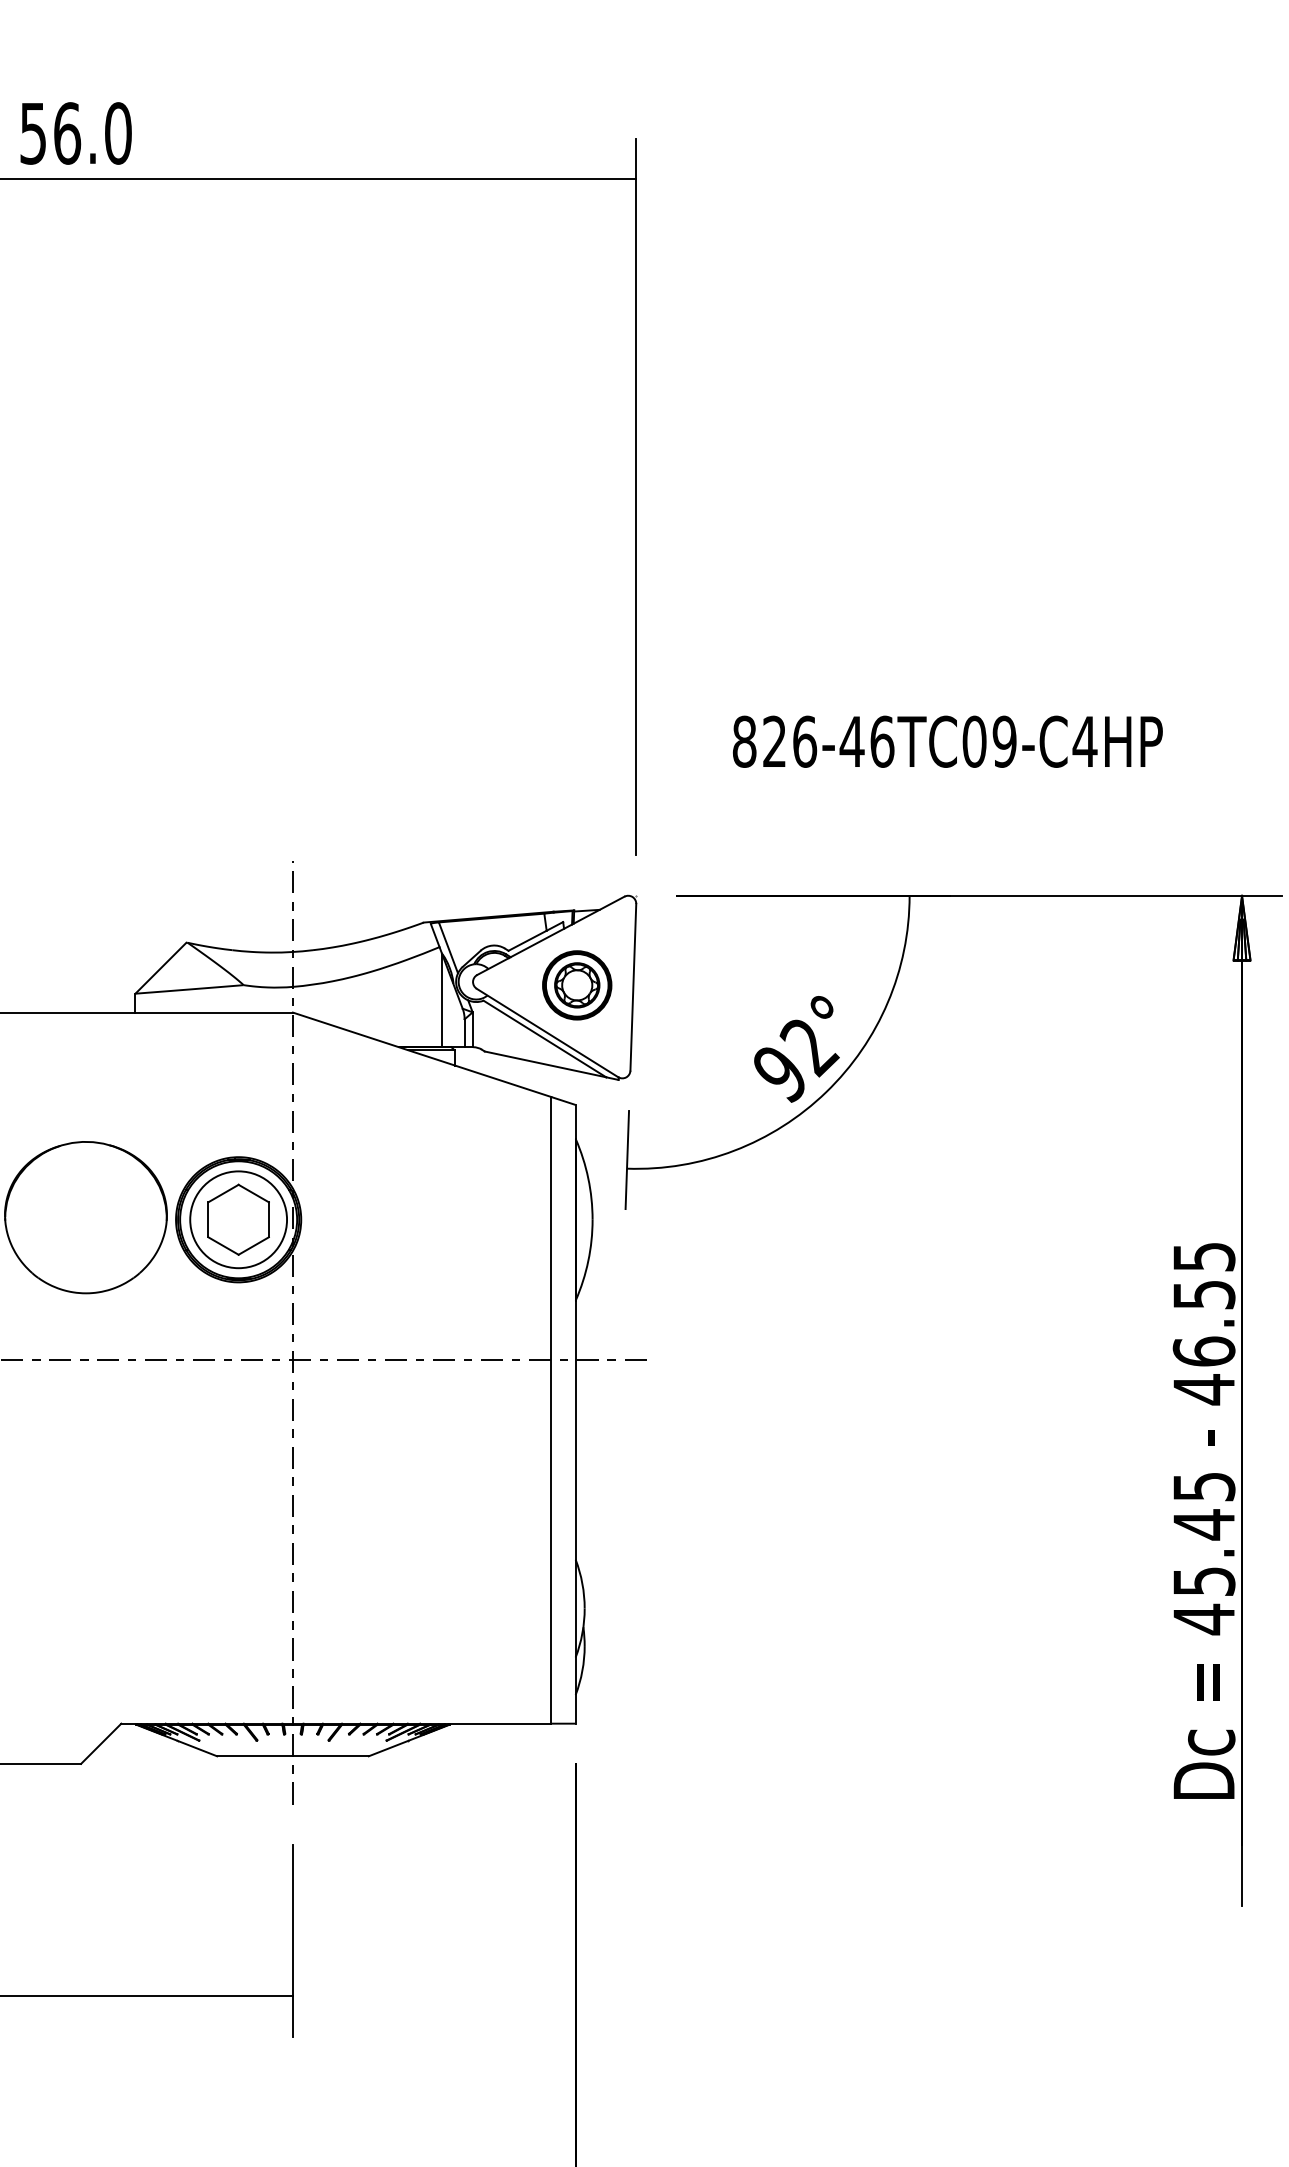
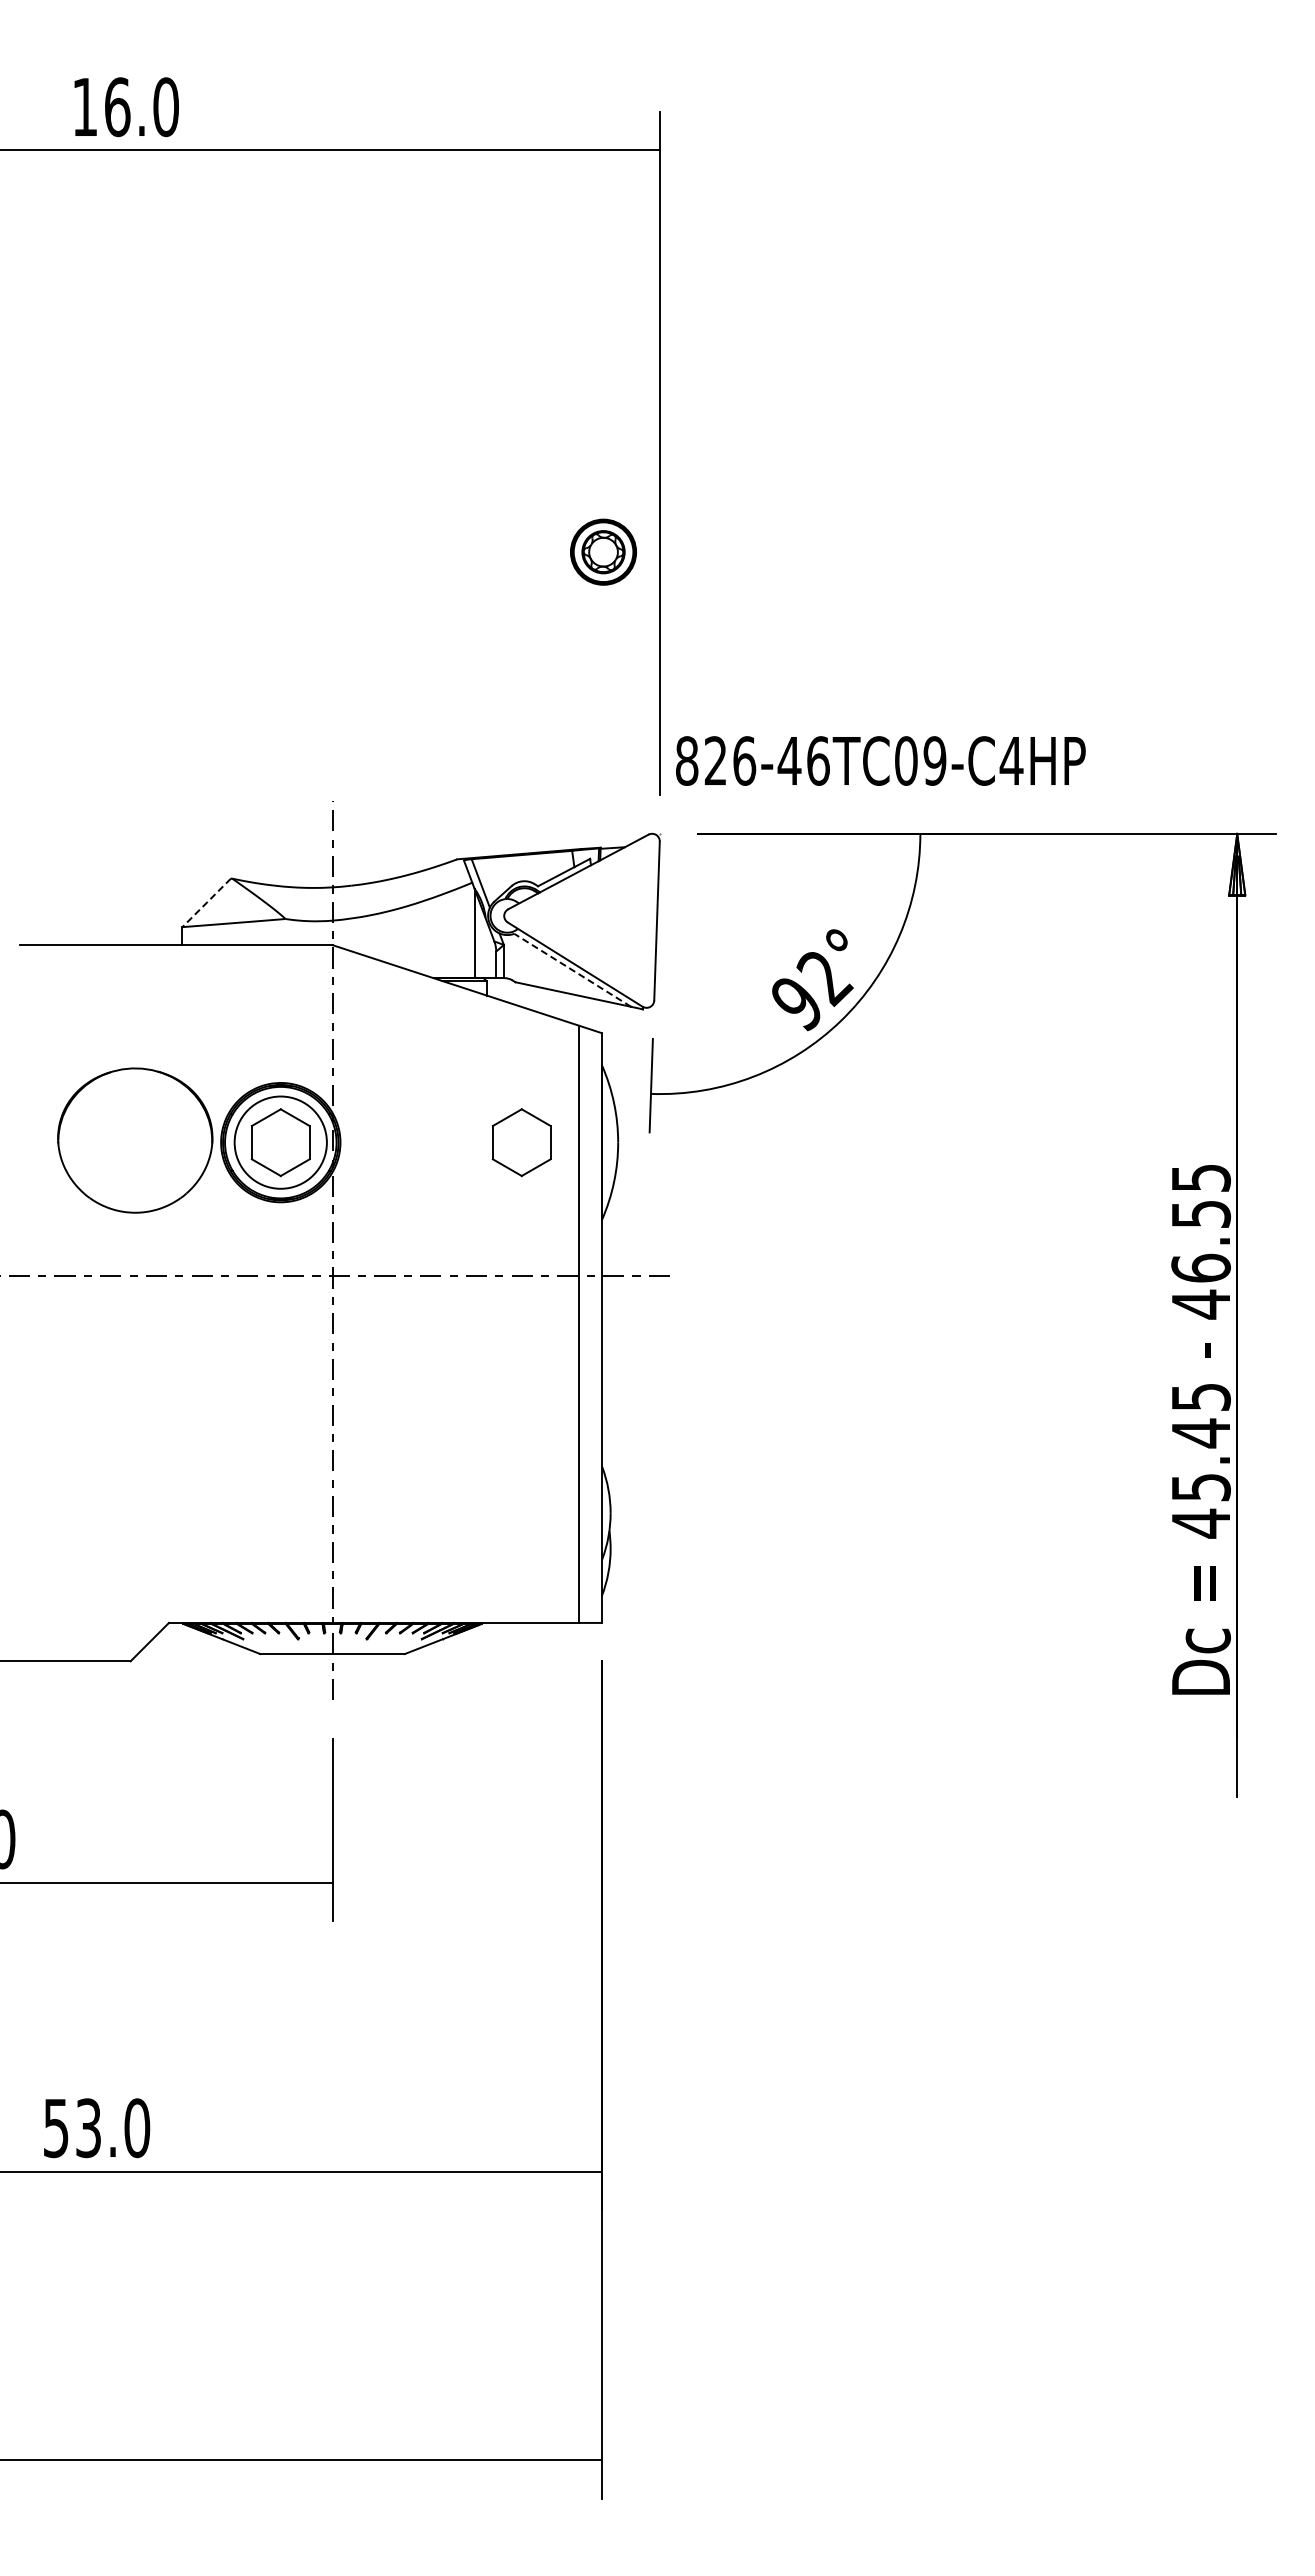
text: (32, 133) -> (84, 107), 56.0 -> 16.0
text: (947, 741) -> (880, 760), moved
line: (160, 968) -> (206, 903), solid -> dashed
part: (577, 984) -> (603, 551), moved
line: (544, 1039) -> (572, 970), solid -> dashed
part: (491, 1219) -> (521, 1142), added

